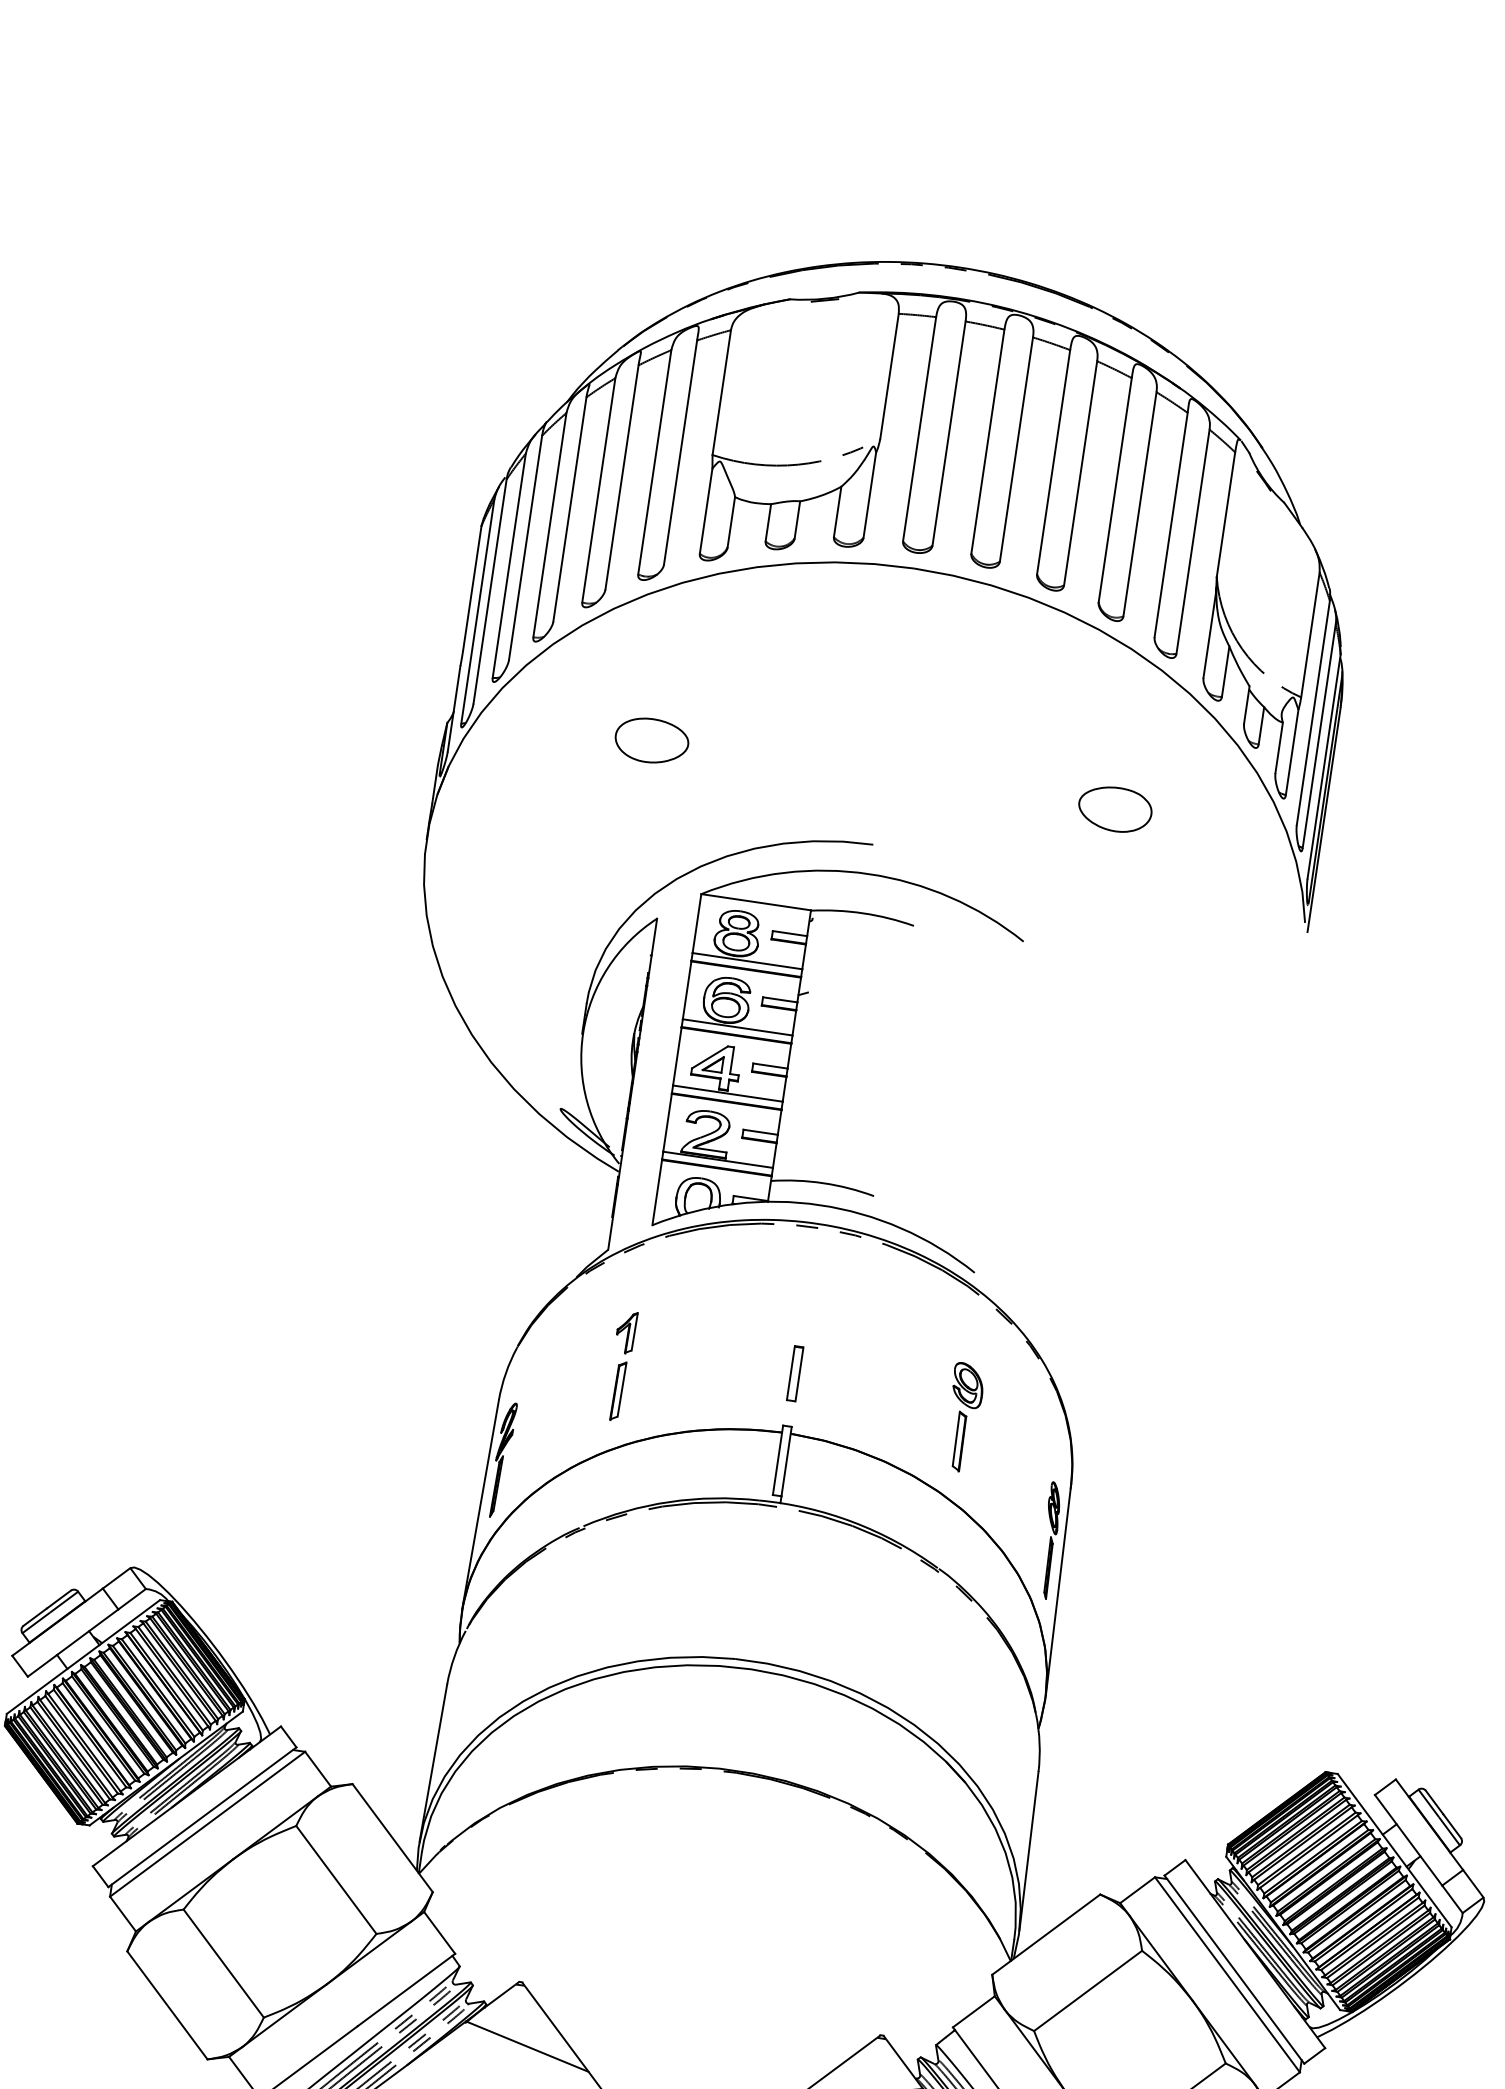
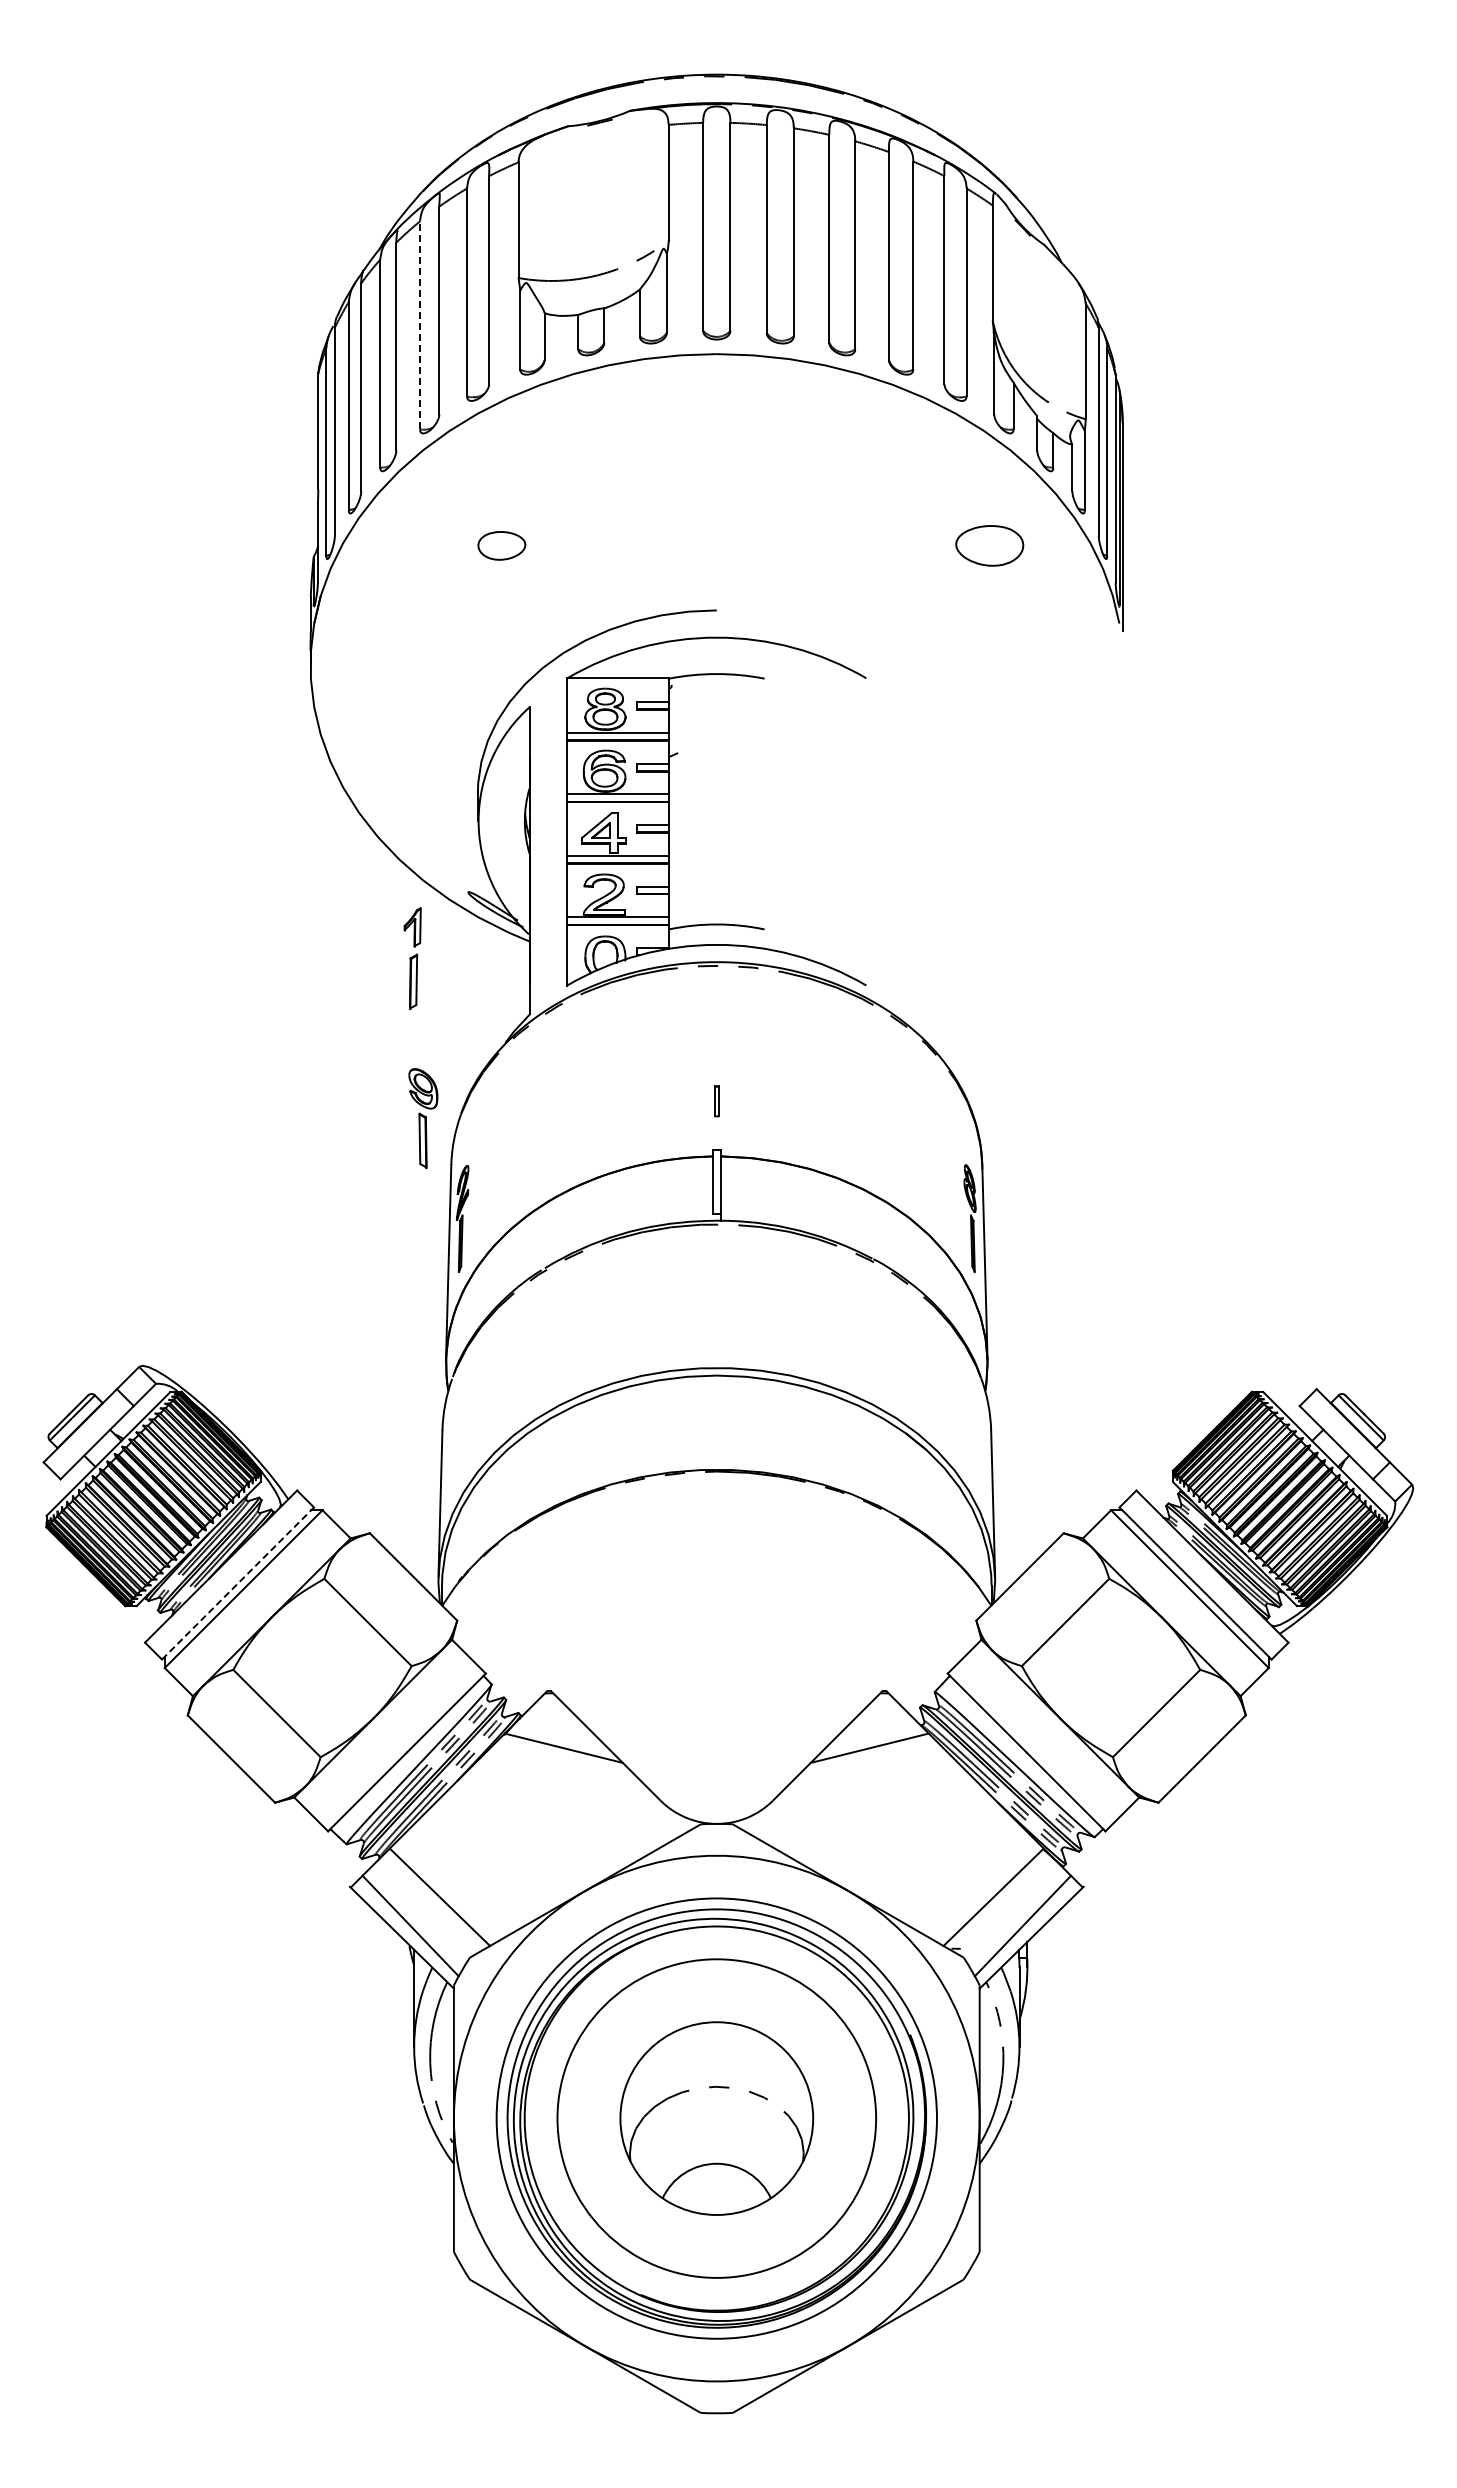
line: (599, 490) -> (420, 325), solid -> dashed
part: (651, 740) -> (501, 545), size x0.7
part: (1115, 808) -> (989, 545), moved
part: (620, 1365) -> (412, 958), moved
part: (794, 1373) -> (716, 1101), size x0.6
part: (963, 1417) -> (423, 1118), moved
line: (202, 1817) -> (238, 1583), solid -> dashed

